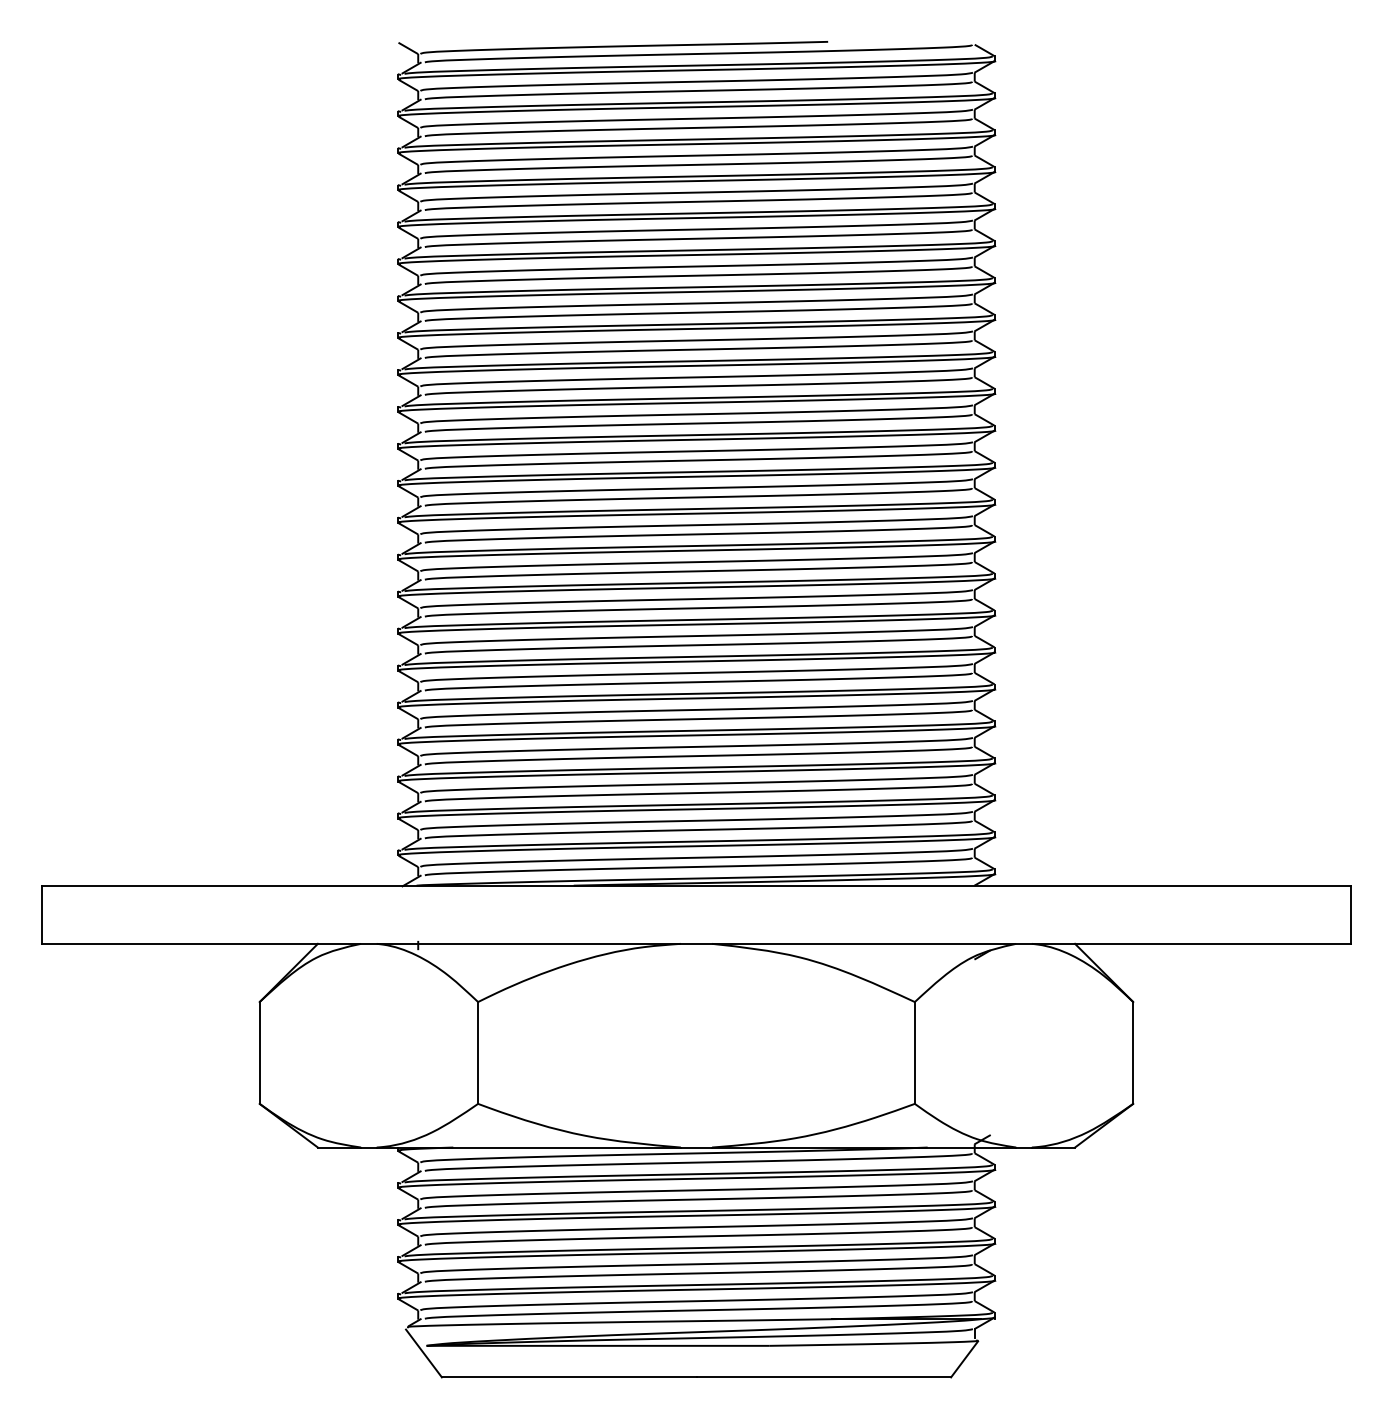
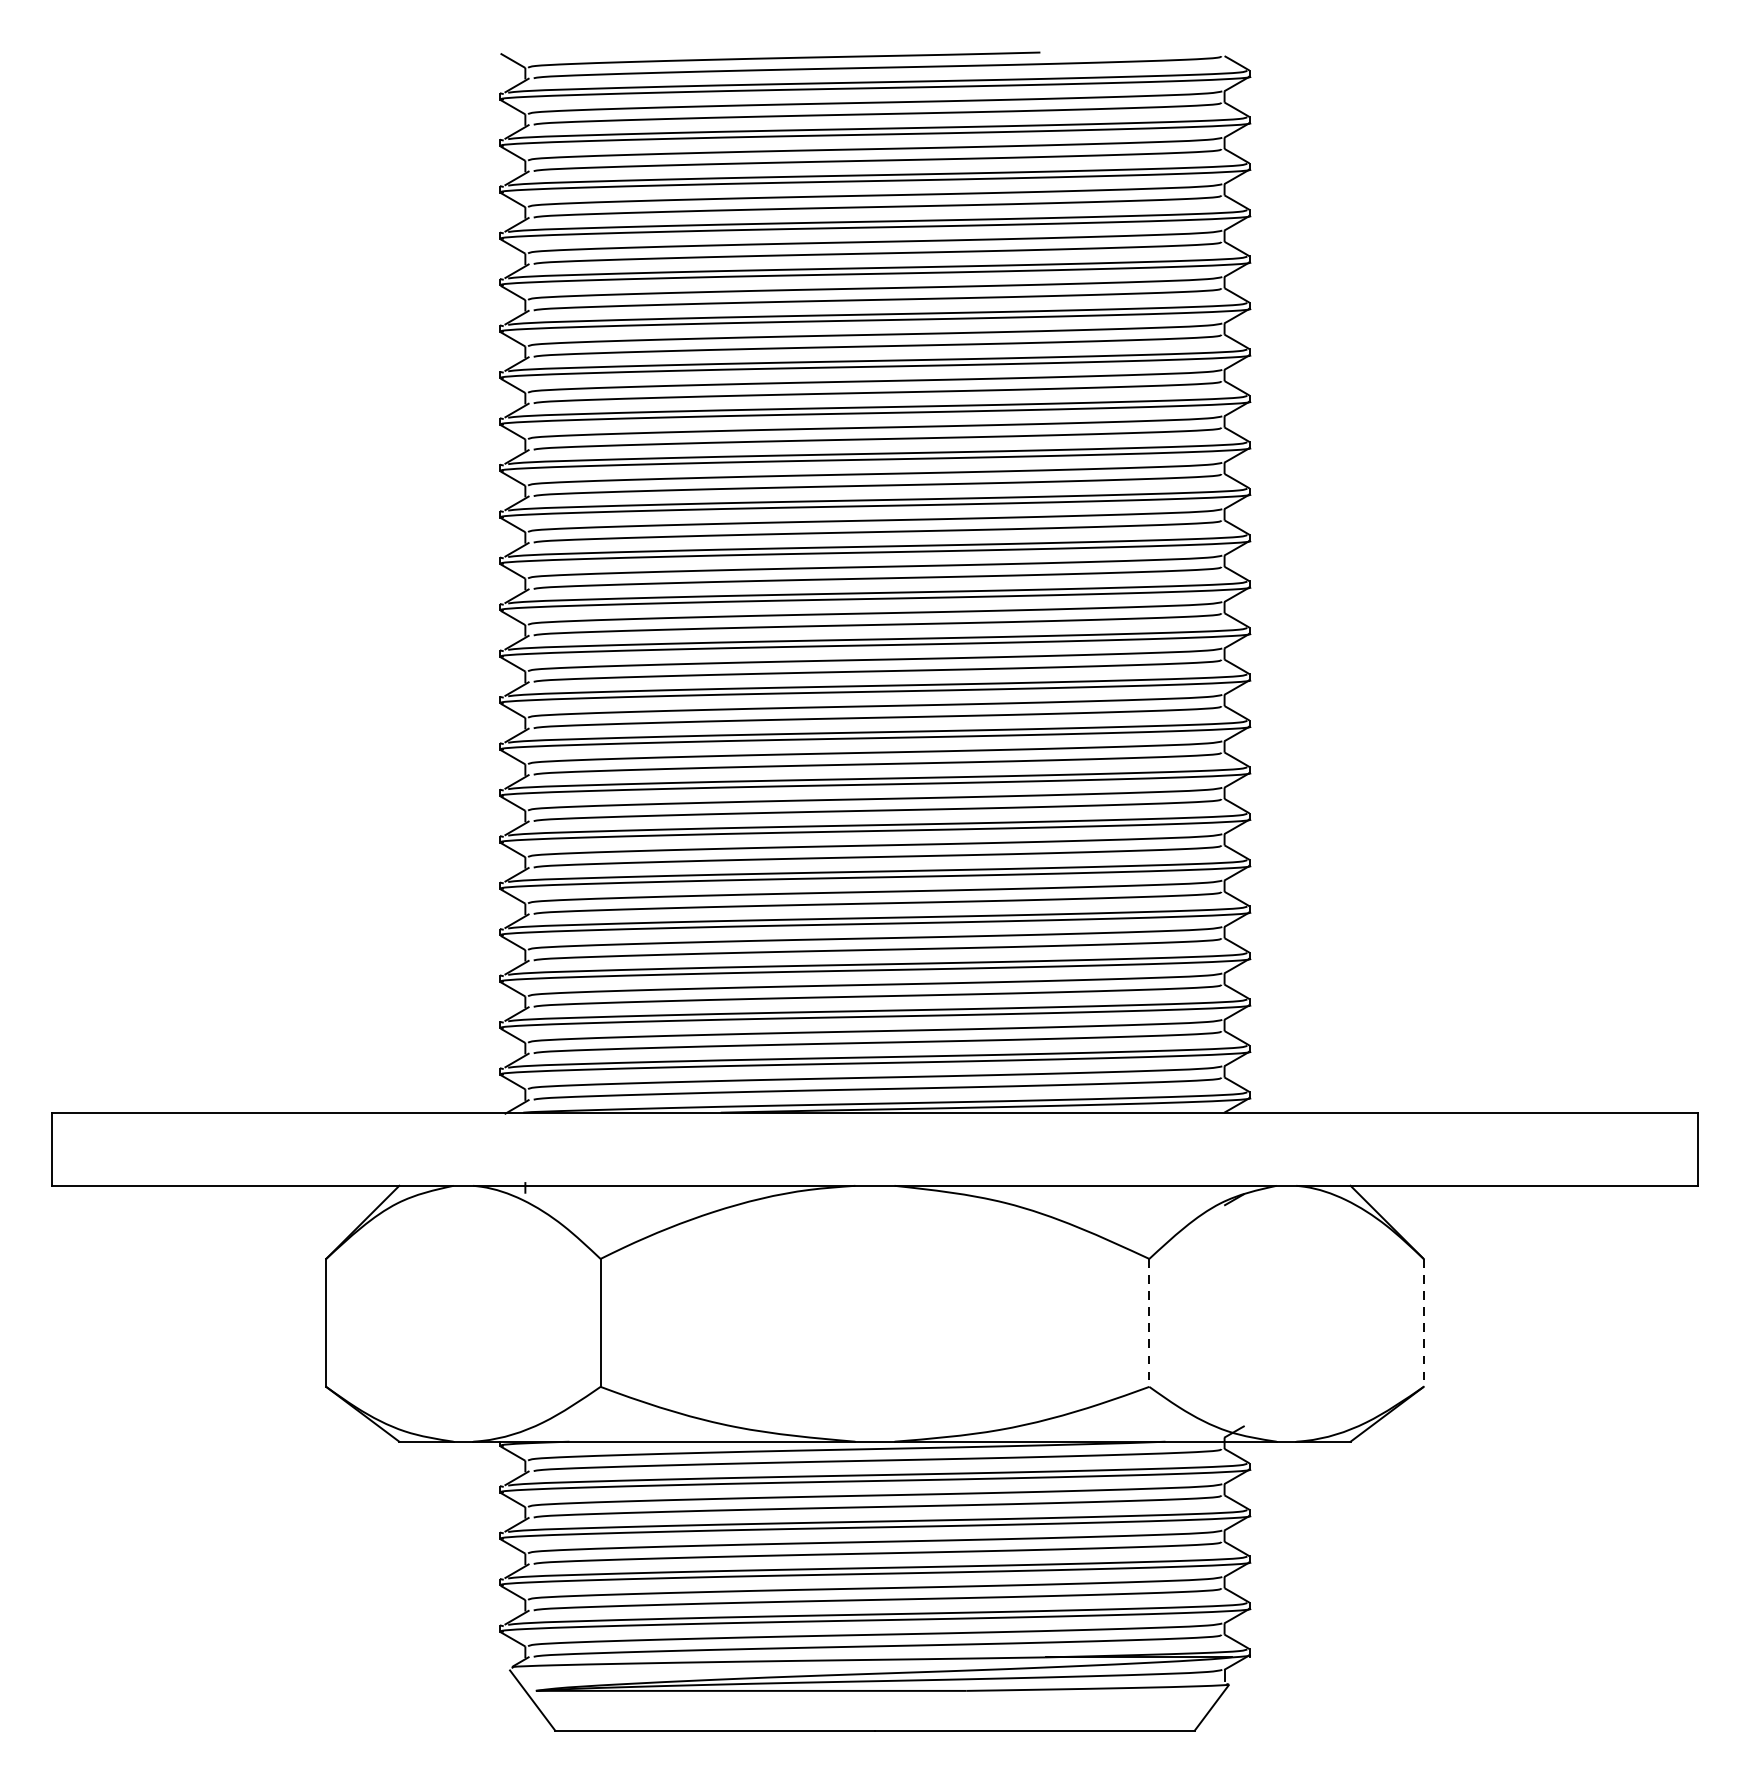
line: (914, 1052) -> (1148, 1322), solid -> dashed
line: (1133, 1052) -> (1424, 1322), solid -> dashed

